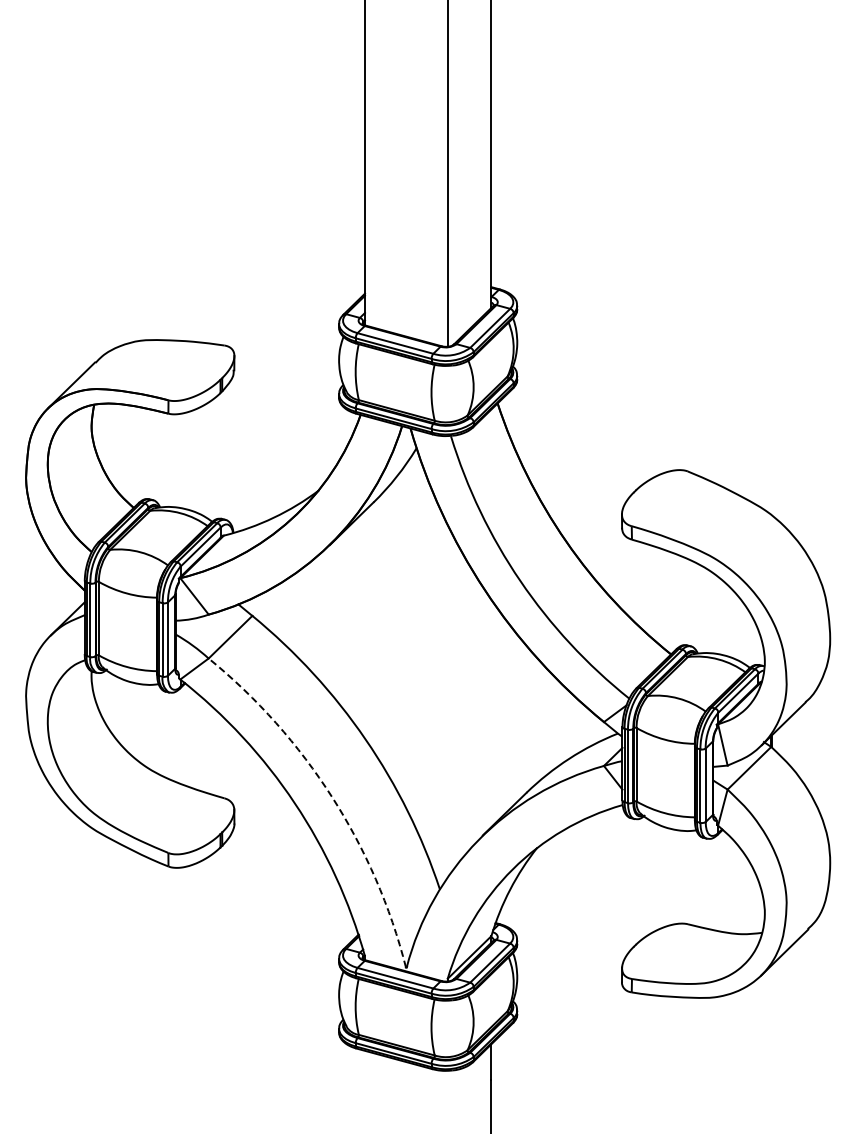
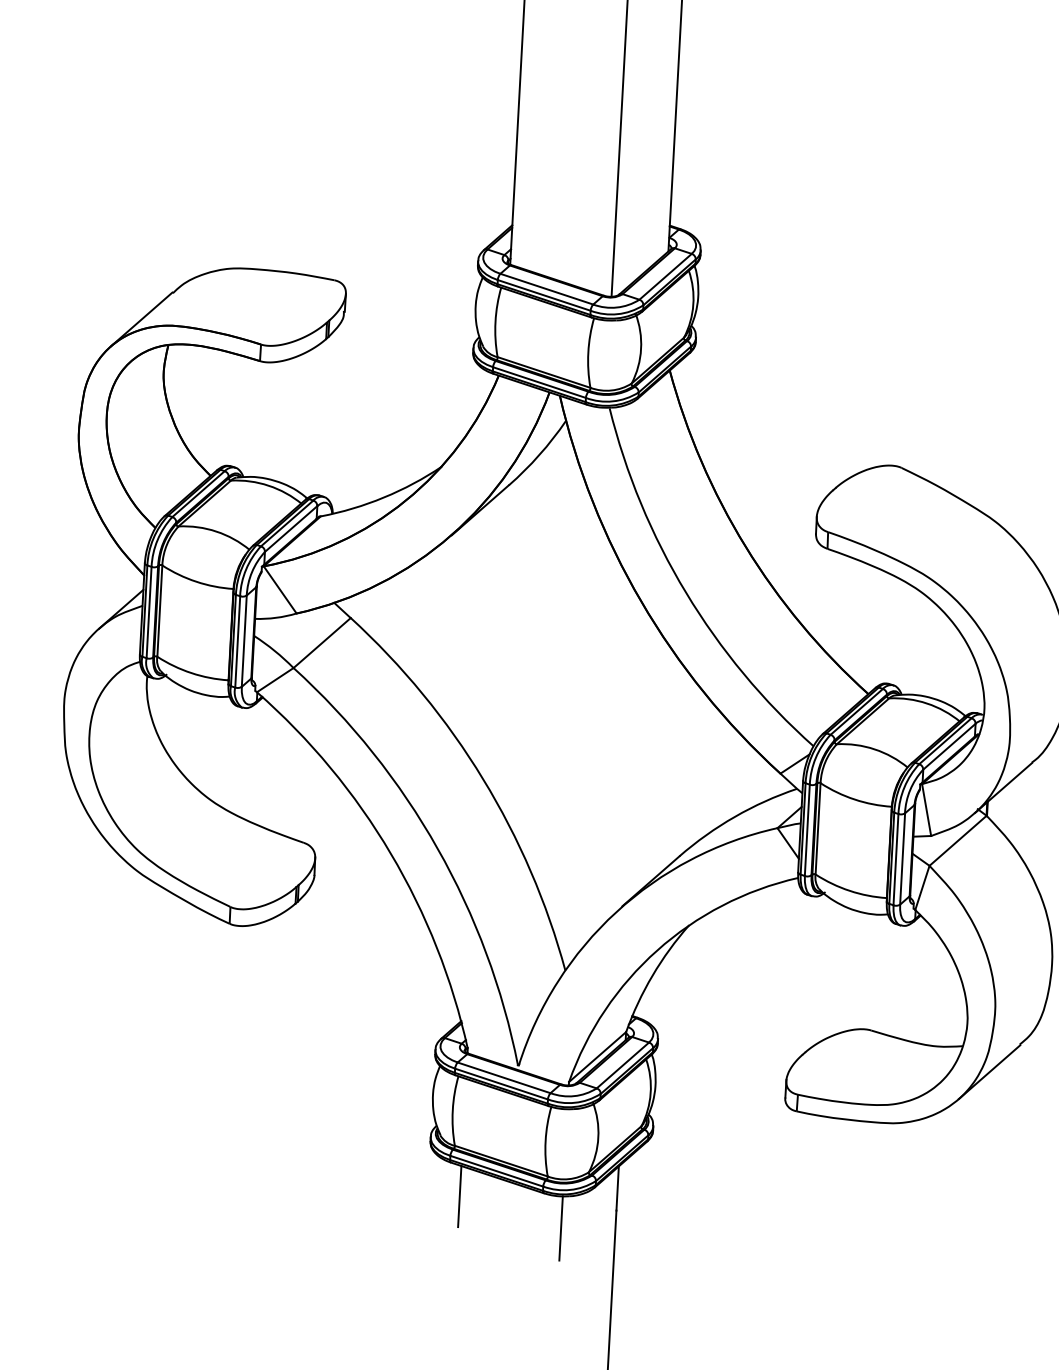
arc: (332, 797) -> (438, 849), dashed -> solid
line: (365, 1074) -> (460, 1195), added
line: (447, 1096) -> (560, 1228), added

